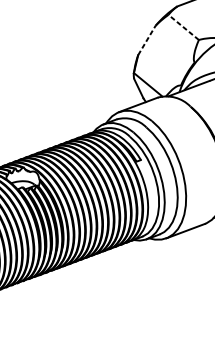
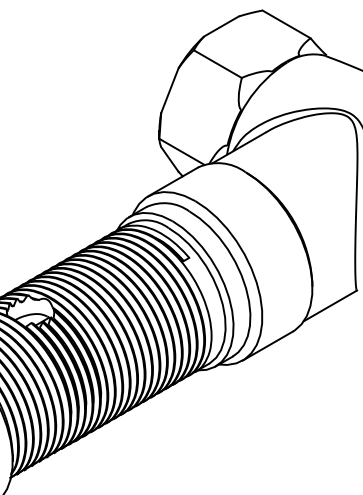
line: (183, 27) -> (217, 64), dashed -> solid
line: (147, 40) -> (170, 90), dashed -> solid

